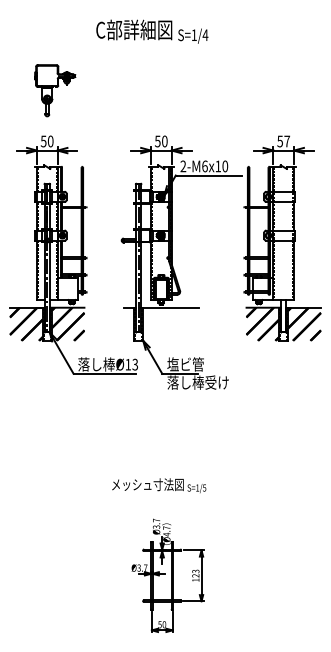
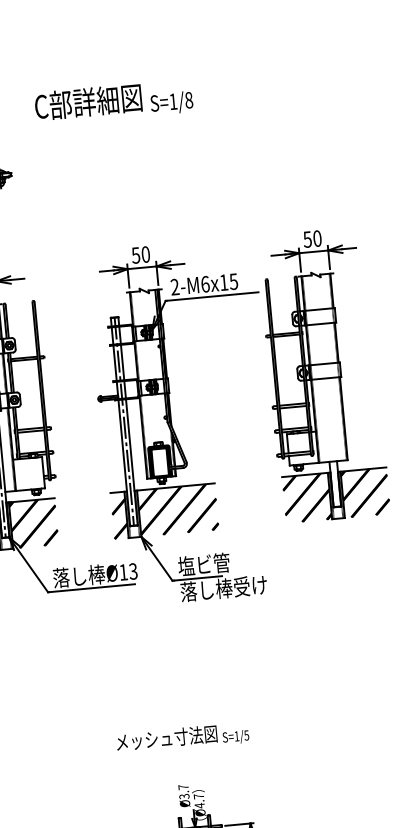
text: (205, 35) -> (189, 100), S=1/4 -> S=1/8
text: (287, 141) -> (317, 238), 57 -> 50
text: (225, 166) -> (234, 281), 2-M6x10 -> 2-M6x15
hatch: (161, 323) -> (164, 510), added

